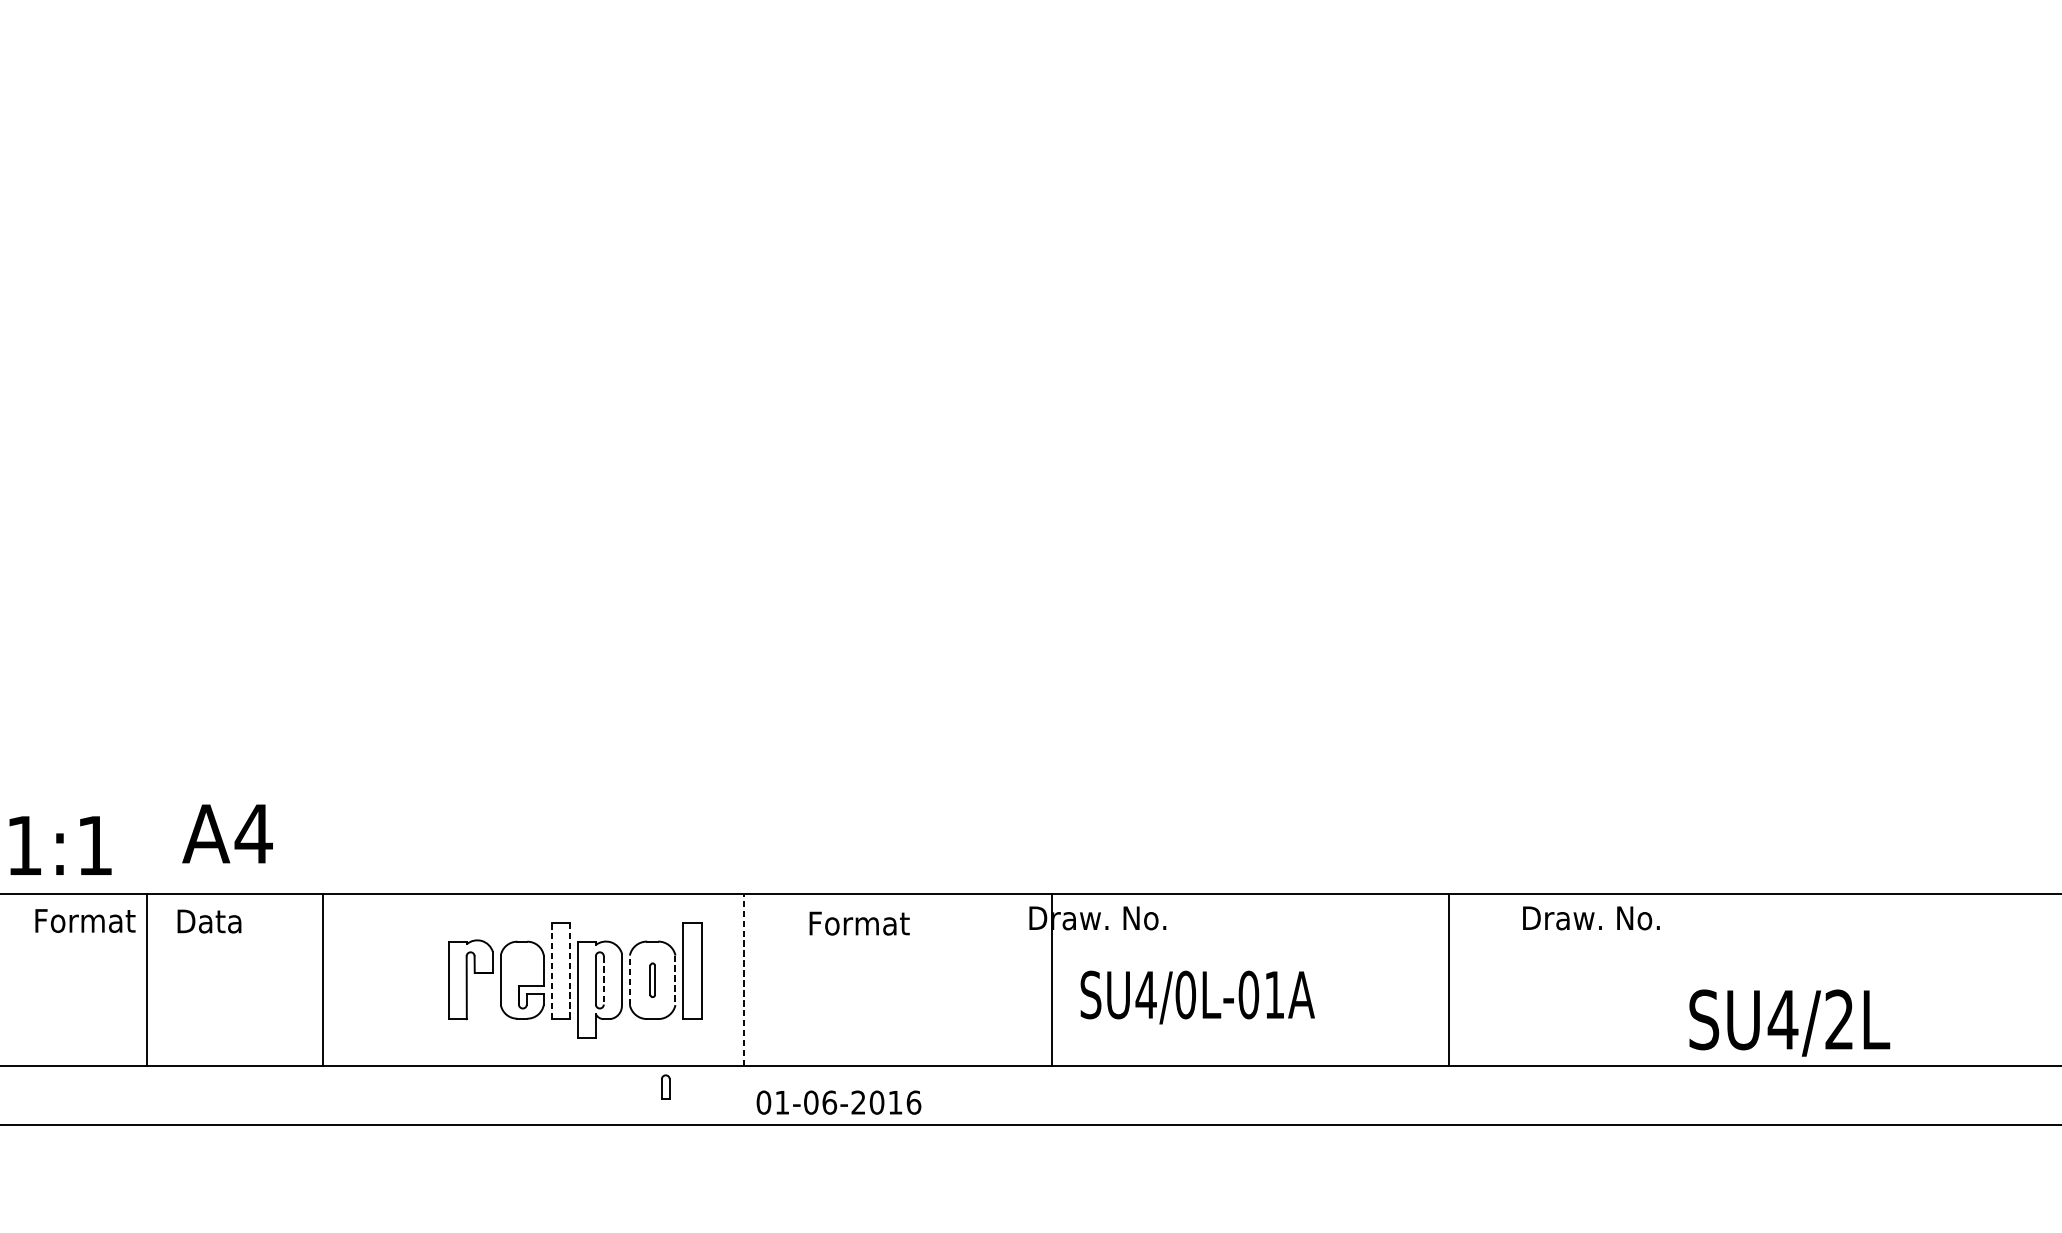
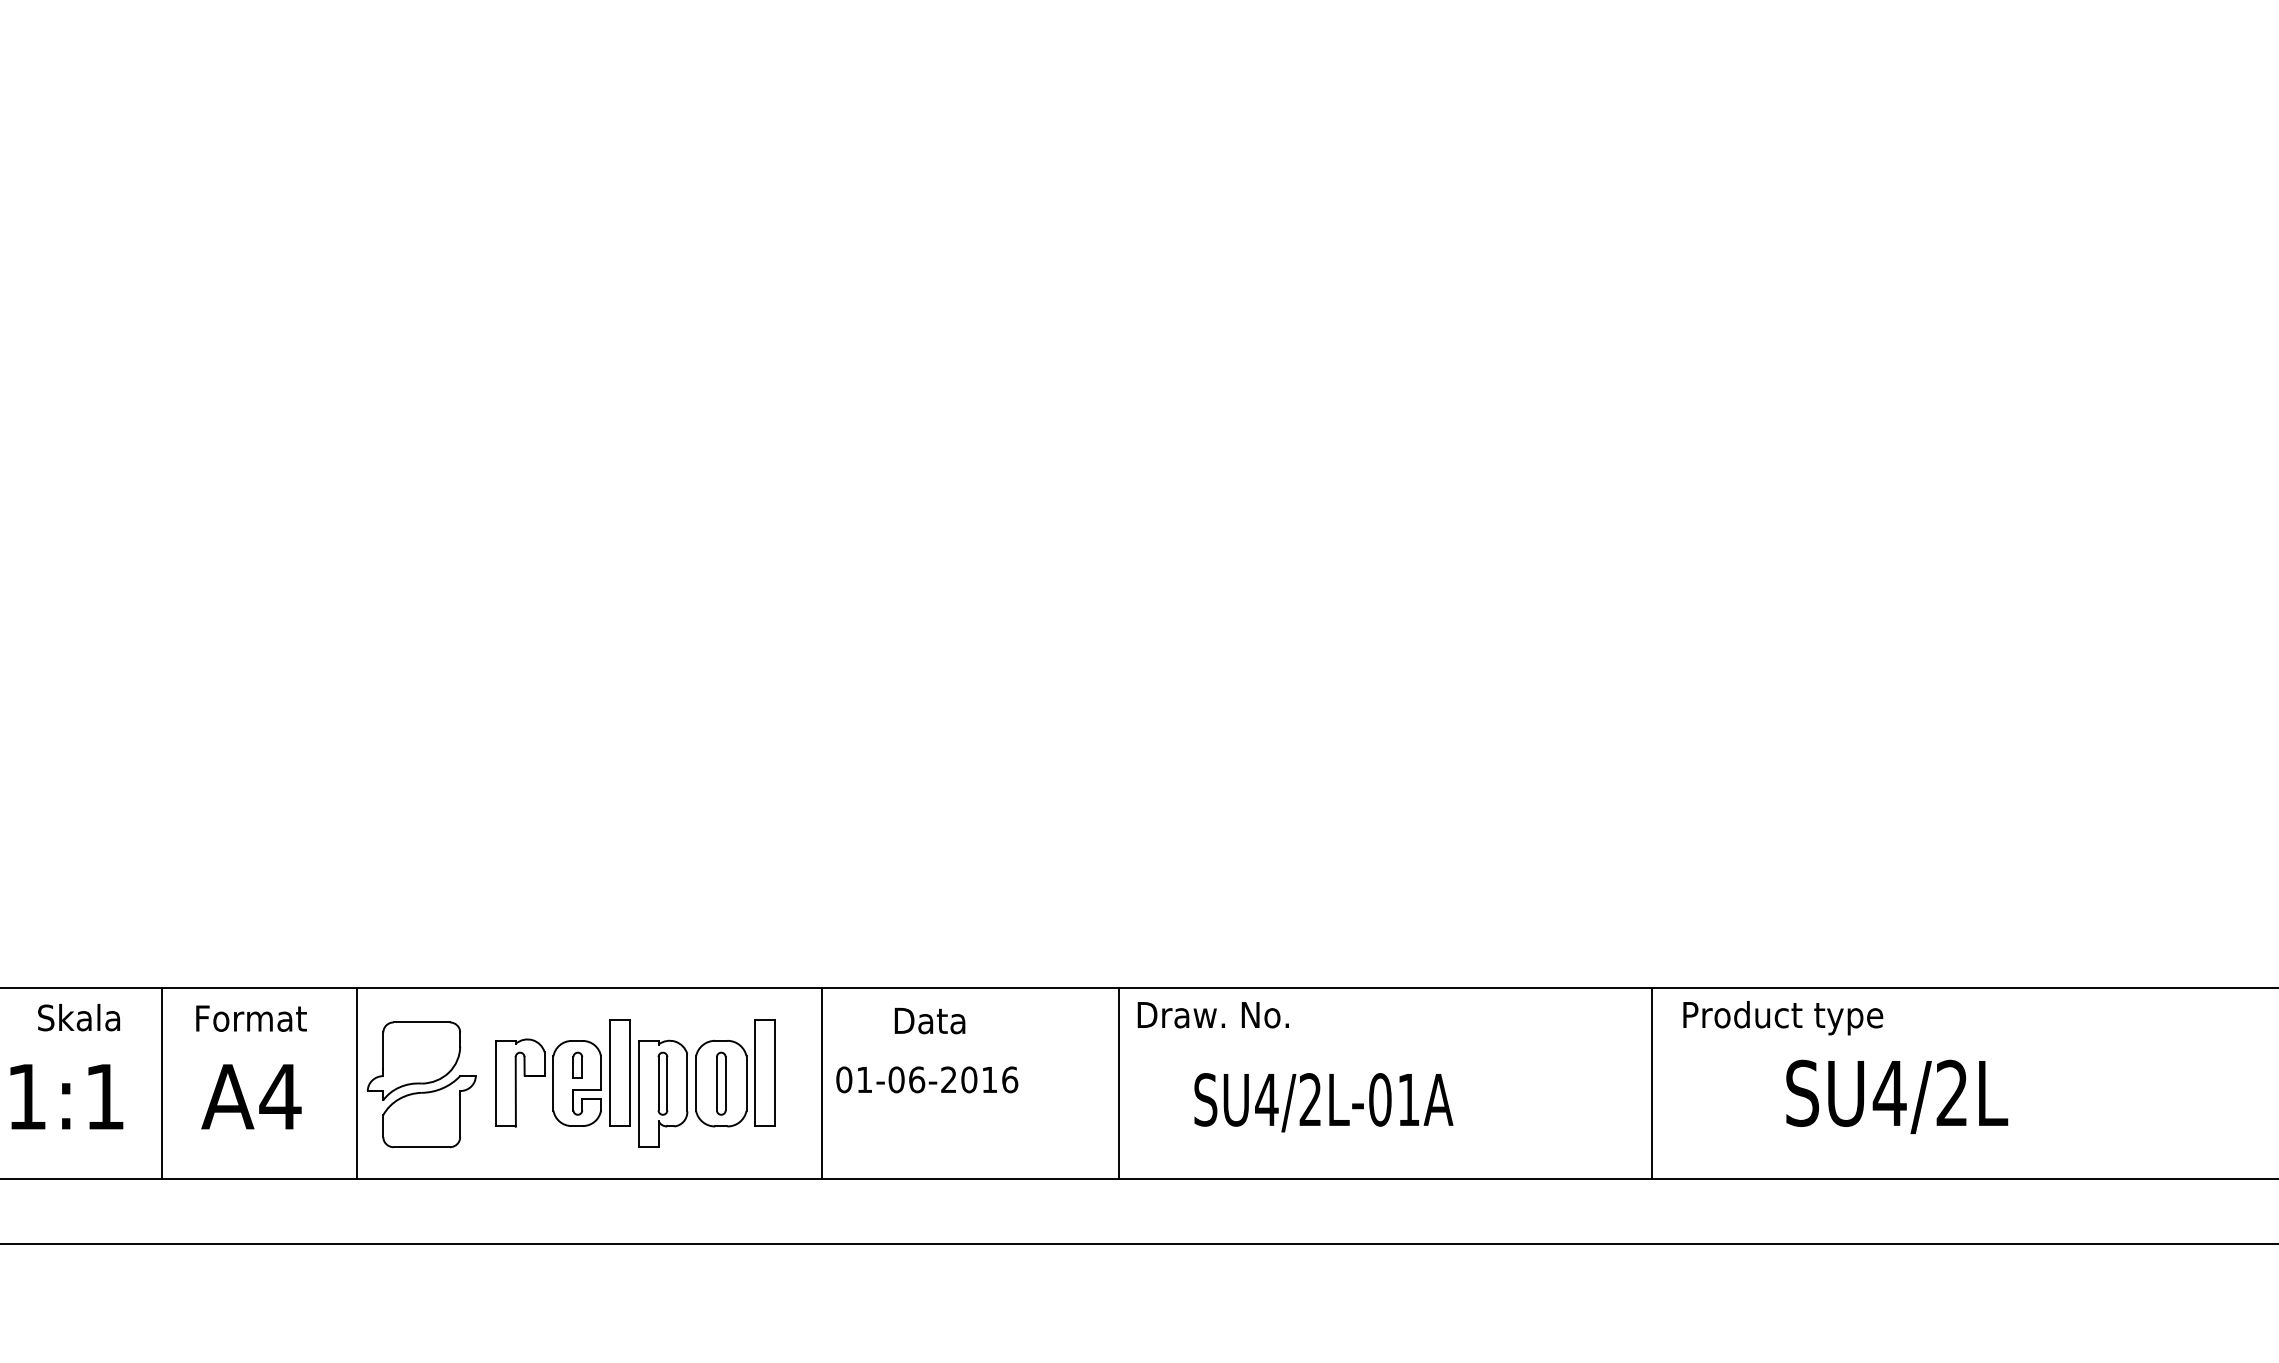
text: (227, 833) -> (251, 1096), moved
text: (60, 845) -> (66, 1096), moved
text: (84, 920) -> (93, 1017), Format -> Skala
text: (228, 921) -> (252, 1018), Data -> Format
text: (1614, 921) -> (1784, 1018), Draw. No. -> Product type
text: (860, 923) -> (951, 1020), Format -> Data
line: (551, 970) -> (609, 1072), dashed -> solid
line: (570, 971) -> (630, 1073), dashed -> solid
line: (743, 979) -> (821, 1082), dashed -> solid
line: (1051, 979) -> (1119, 1082), moved
line: (1448, 979) -> (1651, 1082), moved
line: (603, 980) -> (667, 1083), dashed -> solid
line: (630, 980) -> (696, 1083), dashed -> solid
part: (652, 980) -> (721, 1083), size x1.67
part: (381, 981) -> (421, 1084), added
line: (675, 981) -> (746, 1084), dashed -> solid
text: (1185, 994) -> (1310, 1099), SU4/0L-01A -> SU4/2L-01A
text: (1790, 1022) -> (1897, 1096), moved
part: (665, 1086) -> (577, 1064), moved
text: (839, 1102) -> (927, 1079), moved

